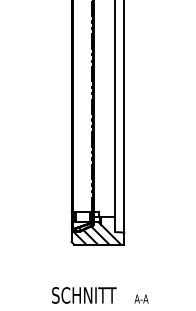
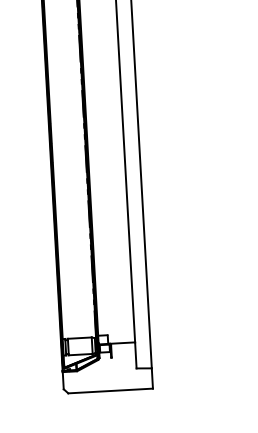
hatch: (96, 232) -> (104, 370), removed

